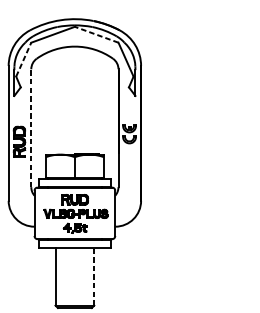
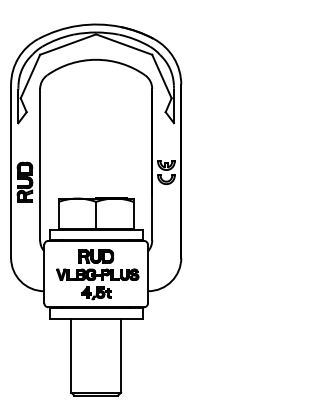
line: (96, 34) -> (124, 44), dashed -> solid
line: (23, 59) -> (30, 76), dashed -> solid
line: (31, 128) -> (40, 164), dashed -> solid
line: (94, 276) -> (121, 355), dashed -> solid

